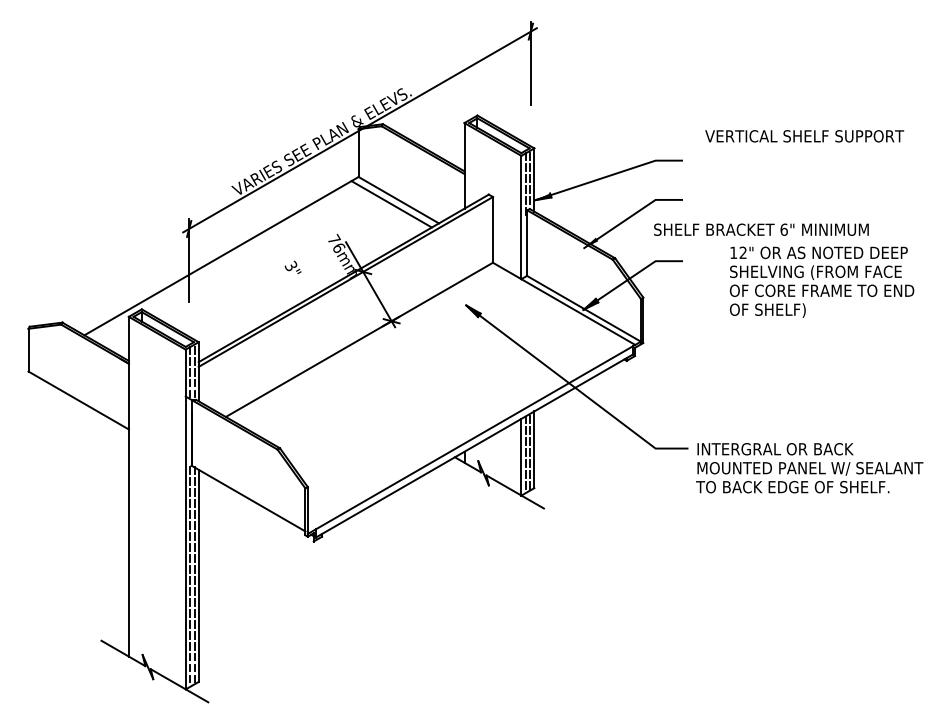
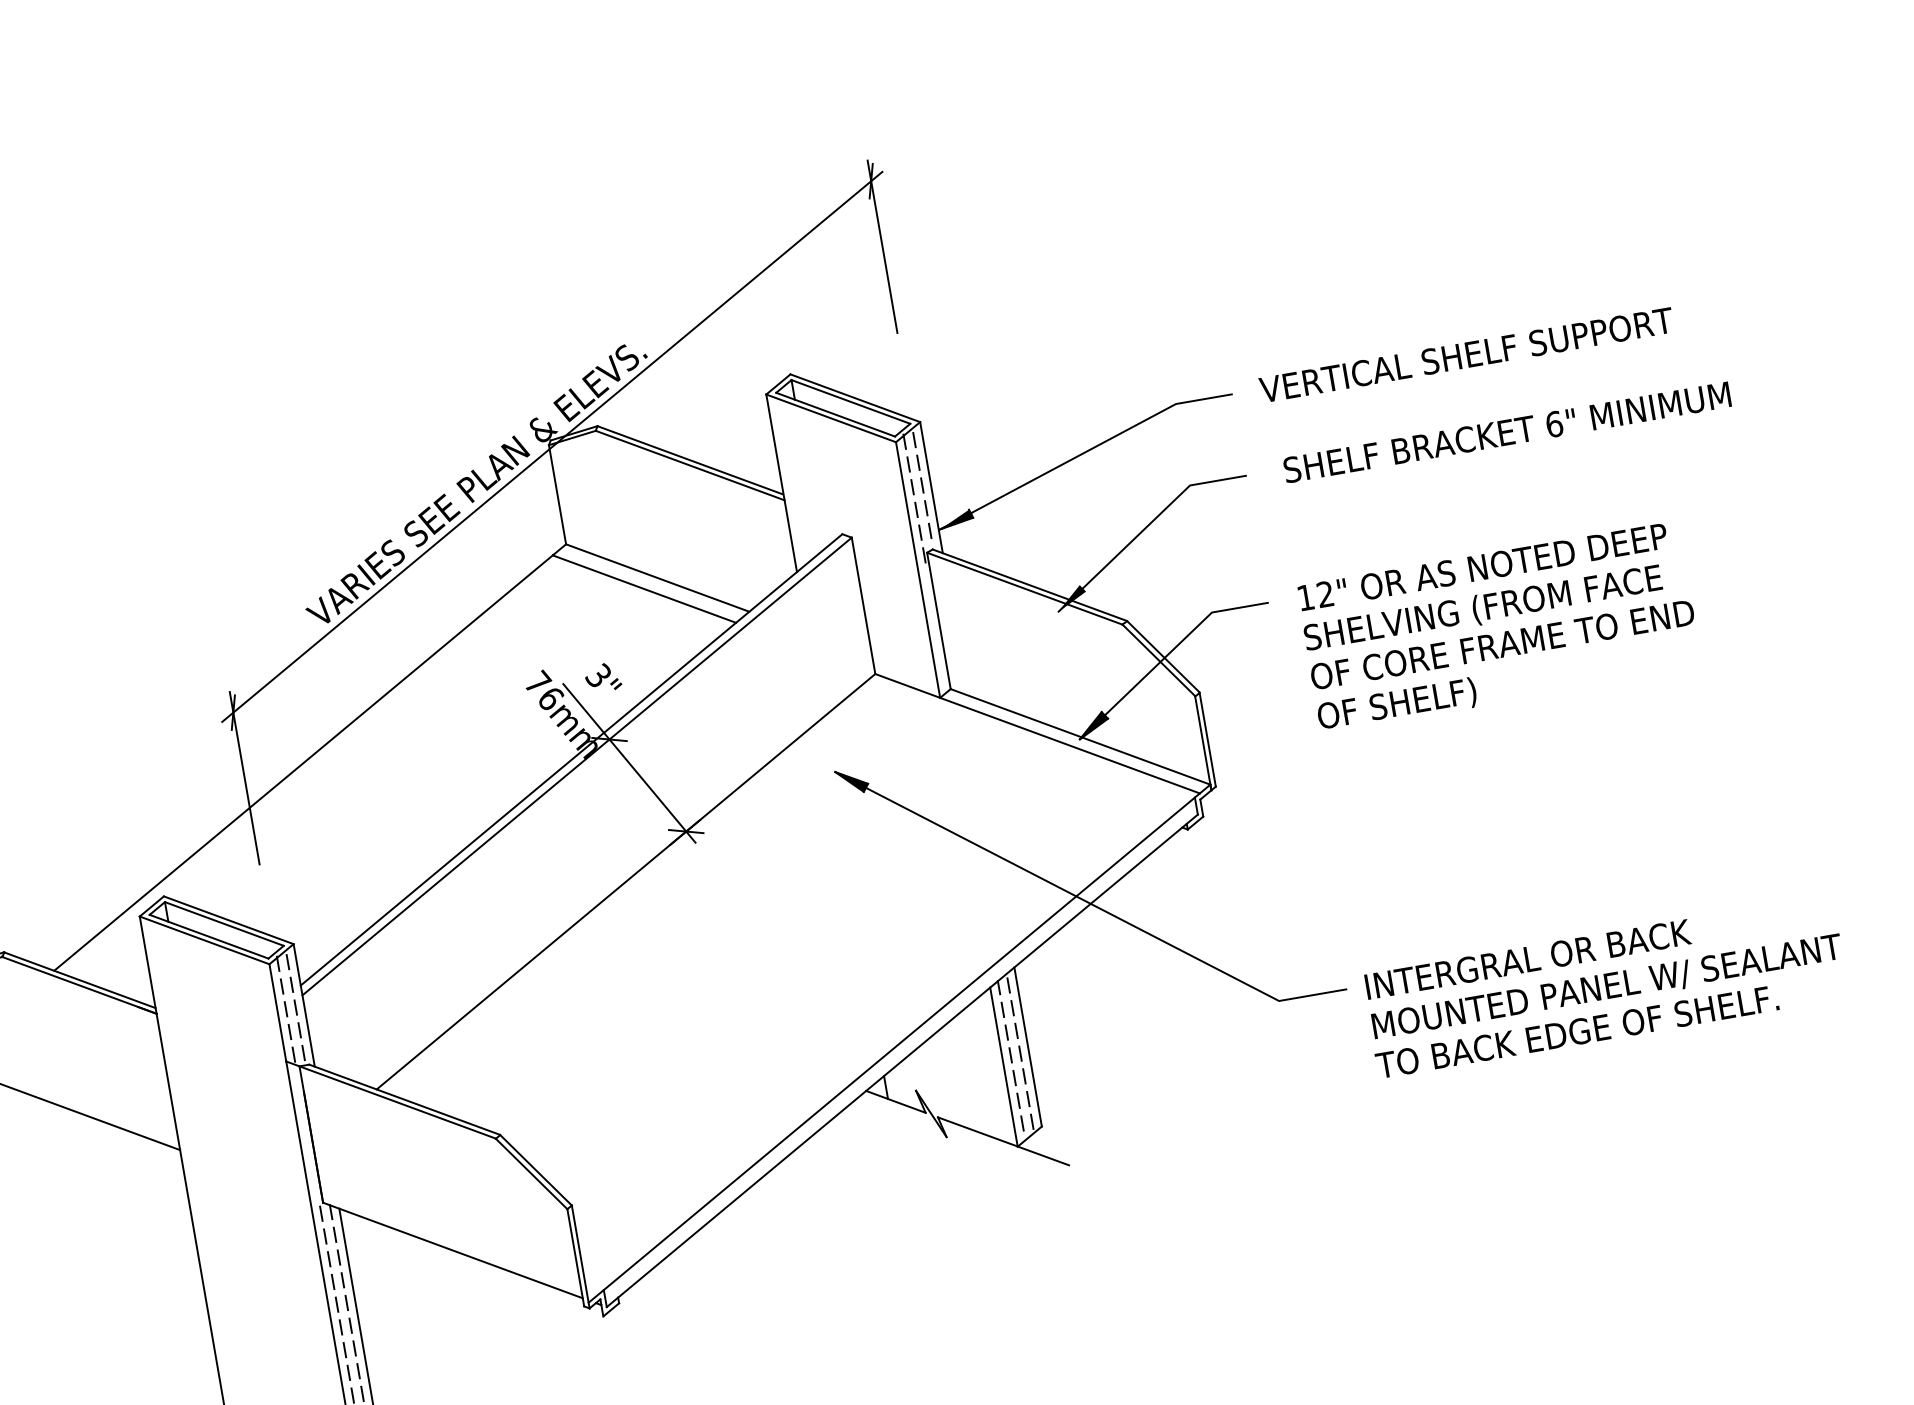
text: (804, 136) -> (1466, 355), moved
text: (761, 229) -> (1507, 431), moved
text: (292, 266) -> (601, 675), moved
text: (821, 281) -> (1498, 625), moved

